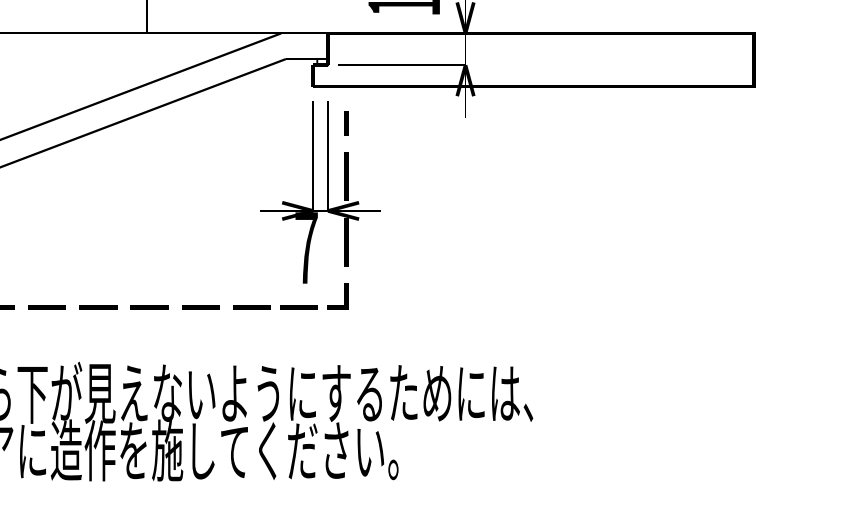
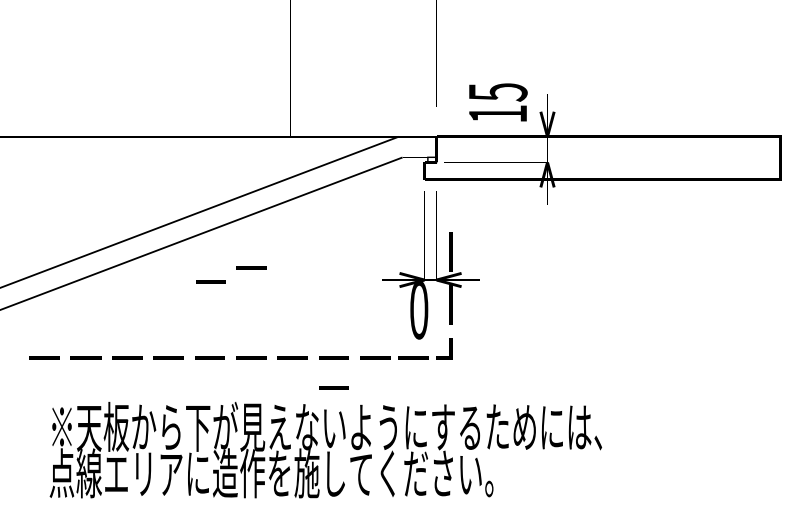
line: (345, 122) -> (450, 208), removed
line: (98, 195) -> (251, 267), added
line: (47, 212) -> (210, 281), added
text: (306, 248) -> (419, 310), 7 -> 0
line: (200, 344) -> (333, 387), added

